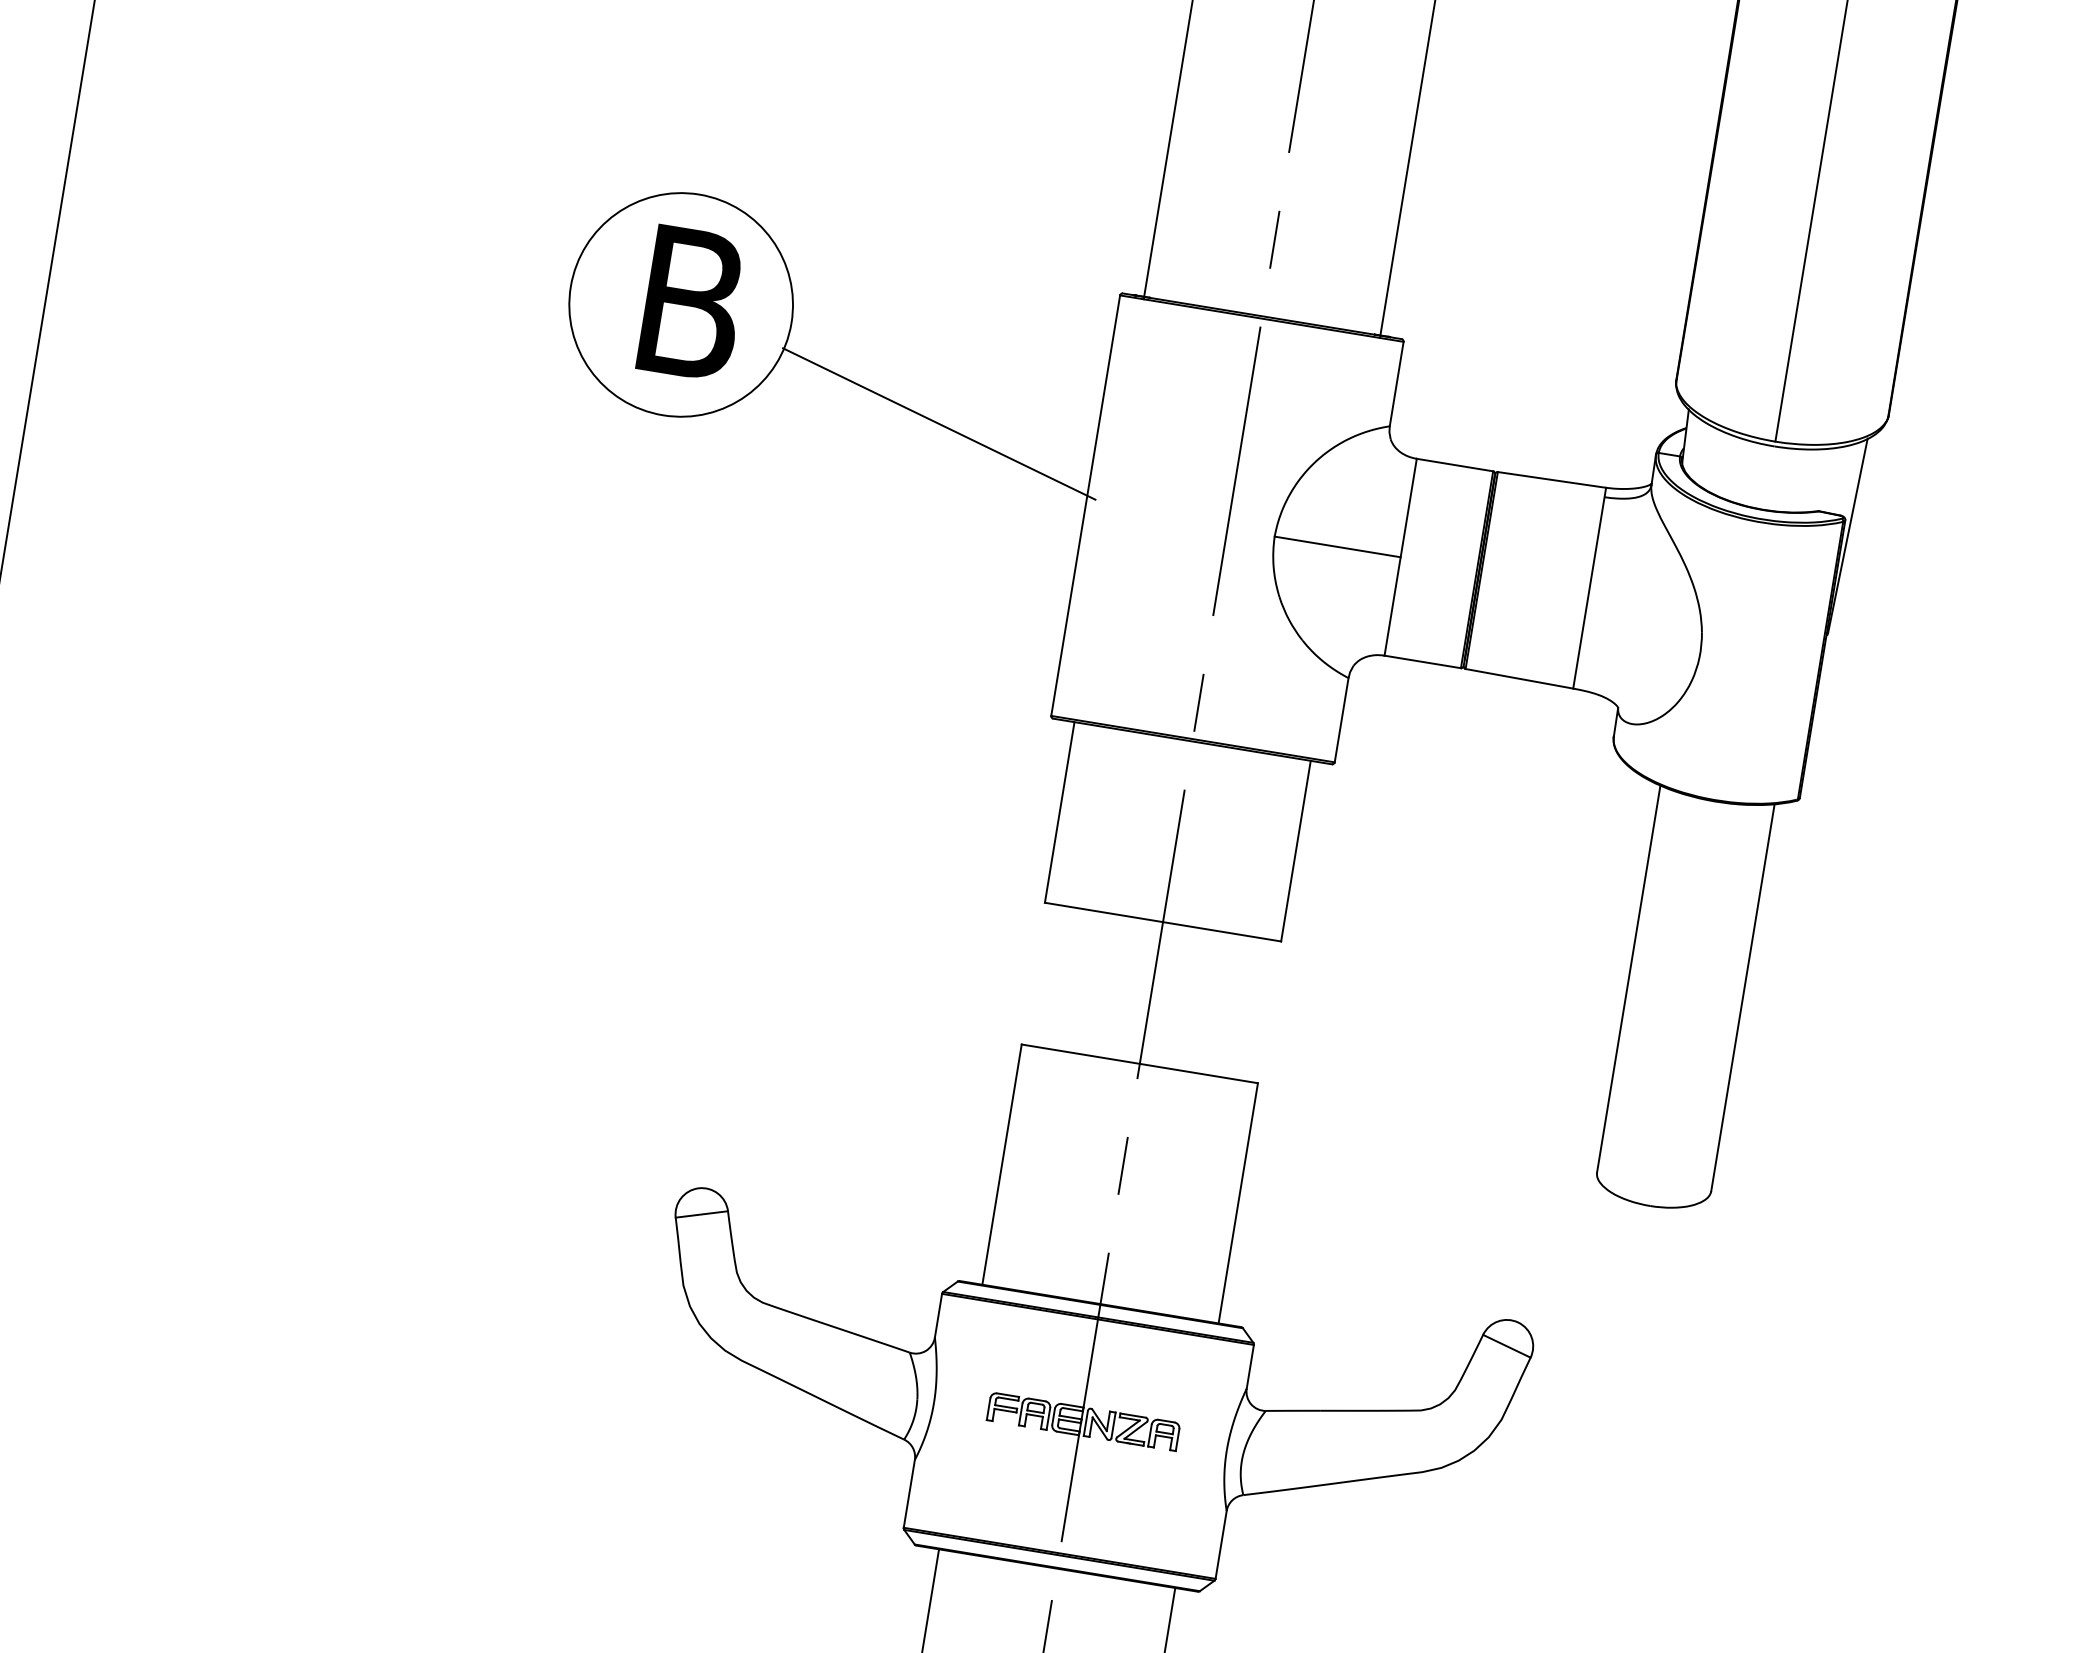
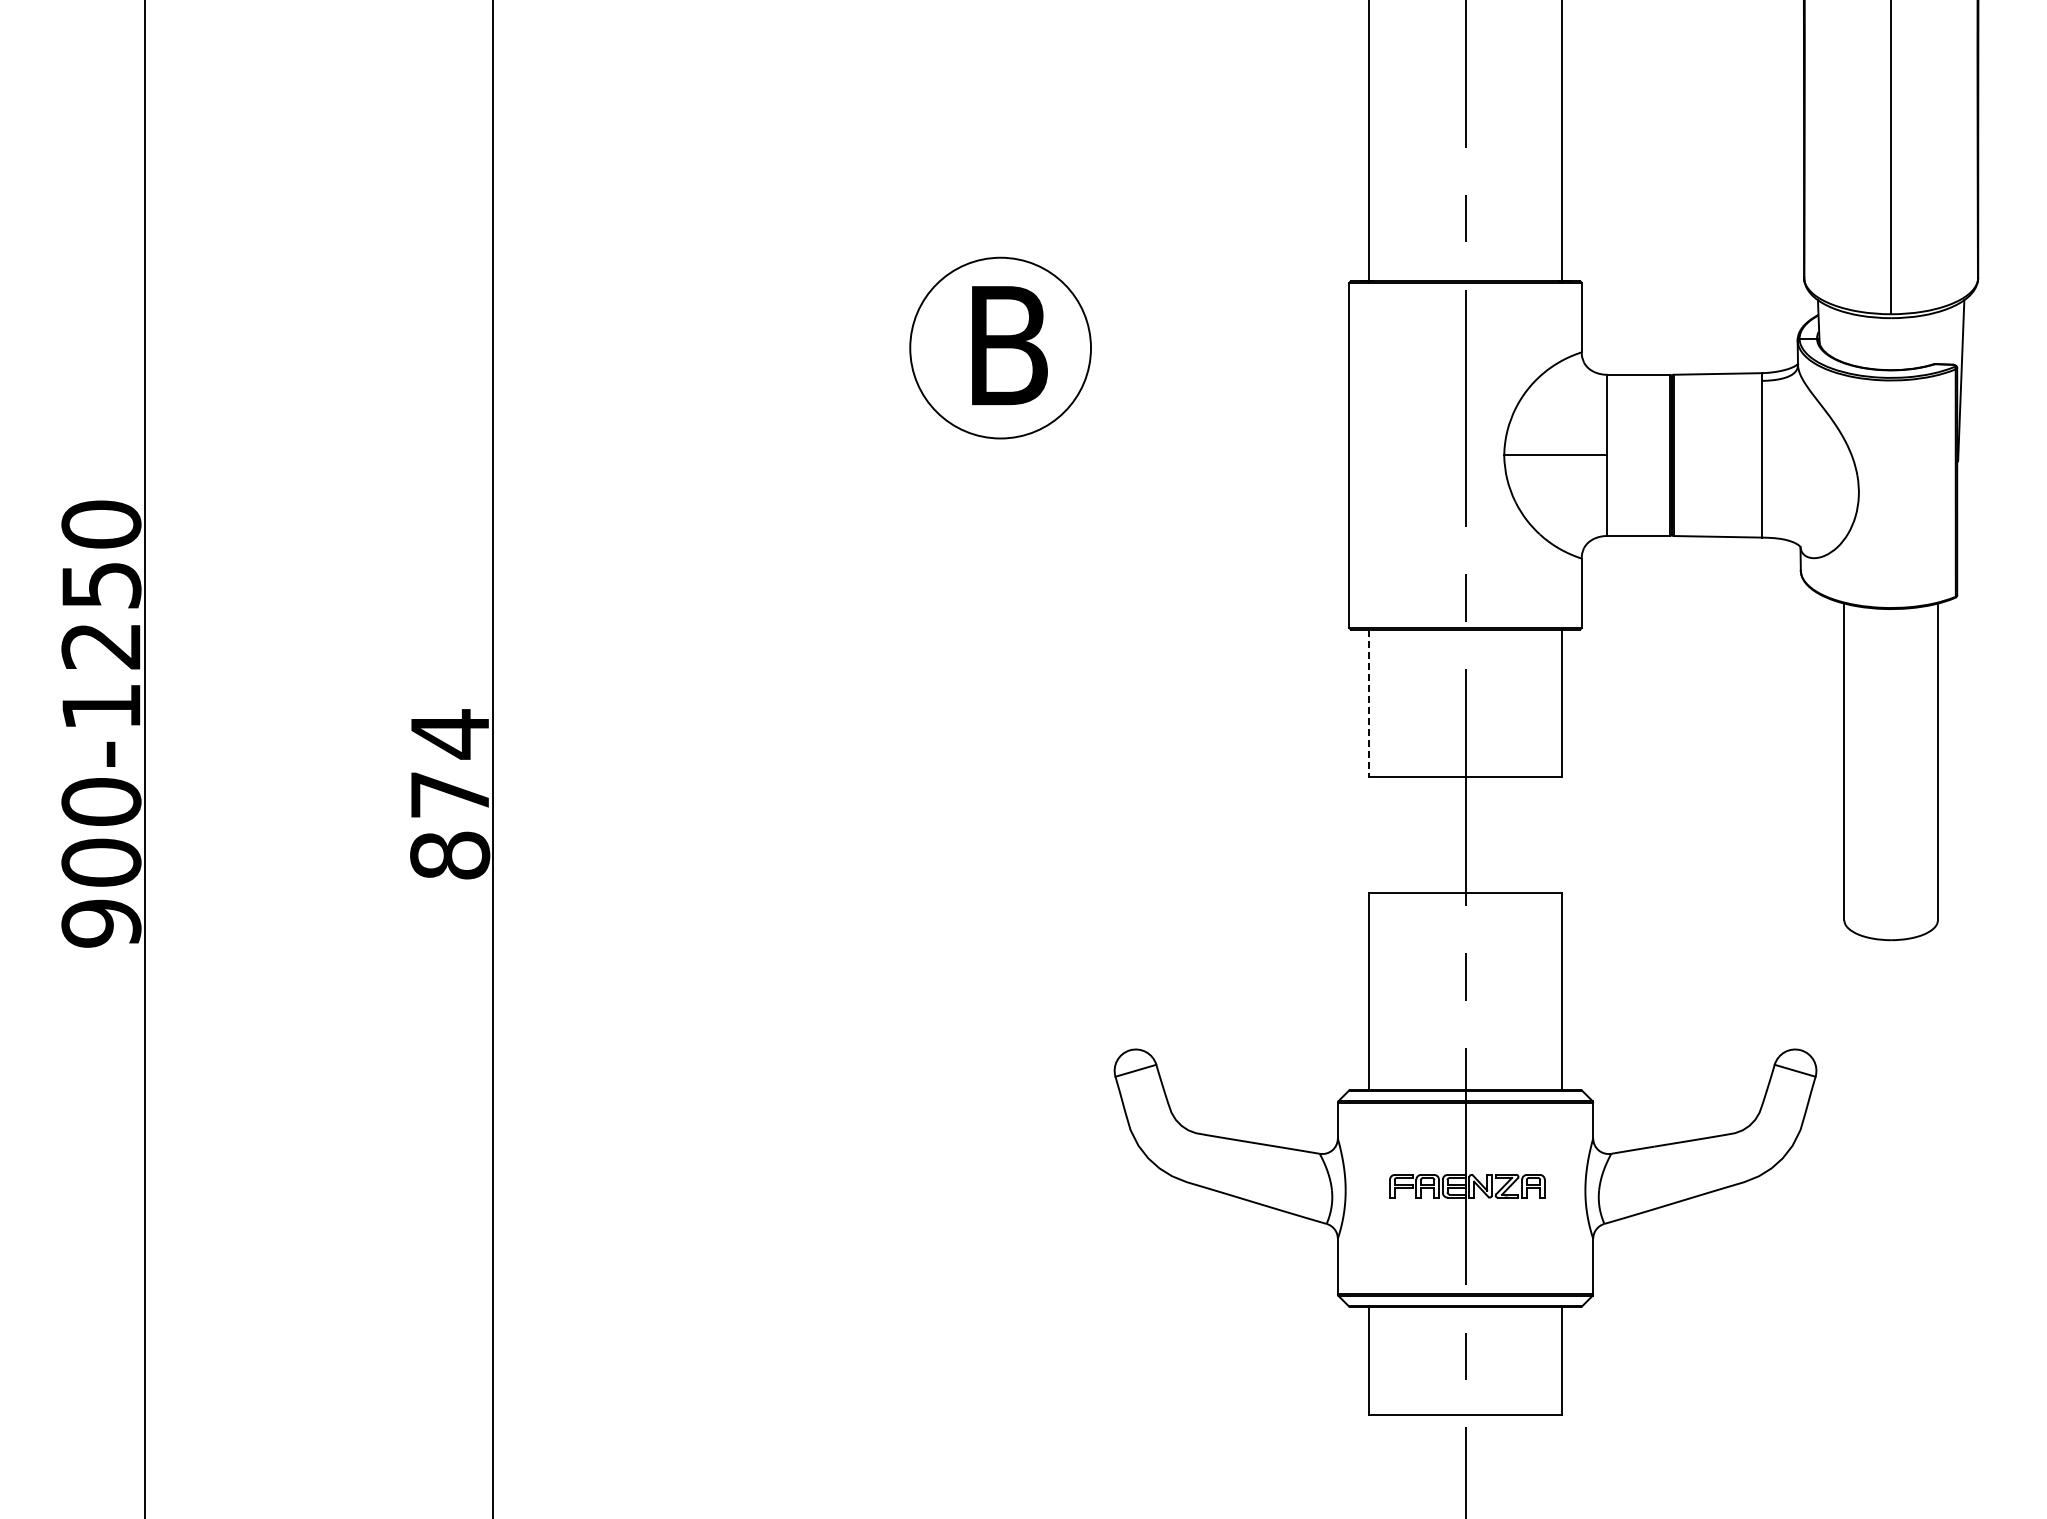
line: (938, 424) -> (1221, 409), removed
line: (1059, 812) -> (1368, 703), solid -> dashed

